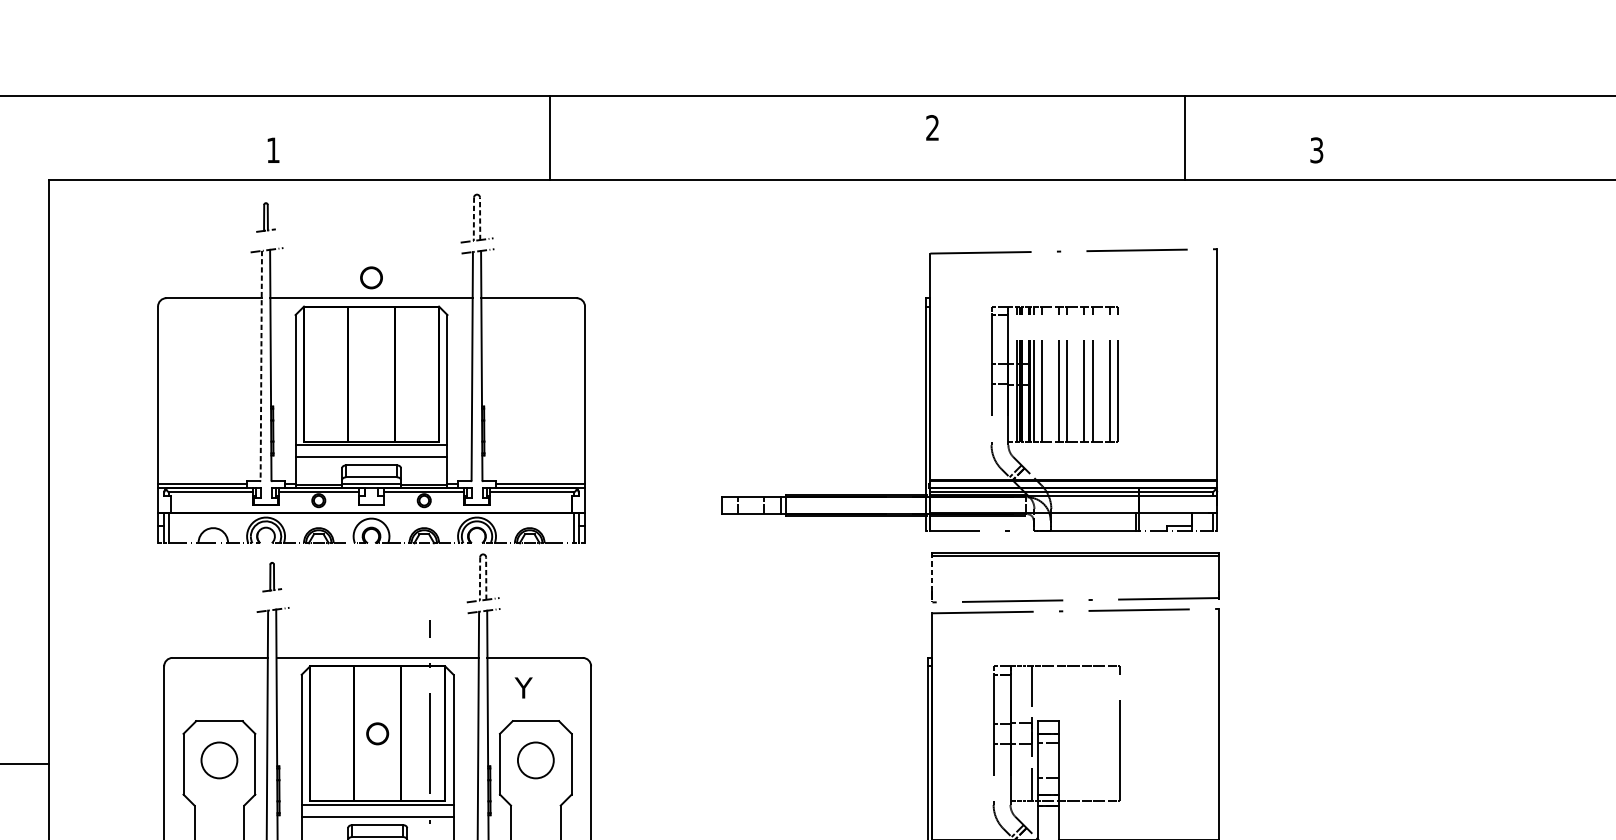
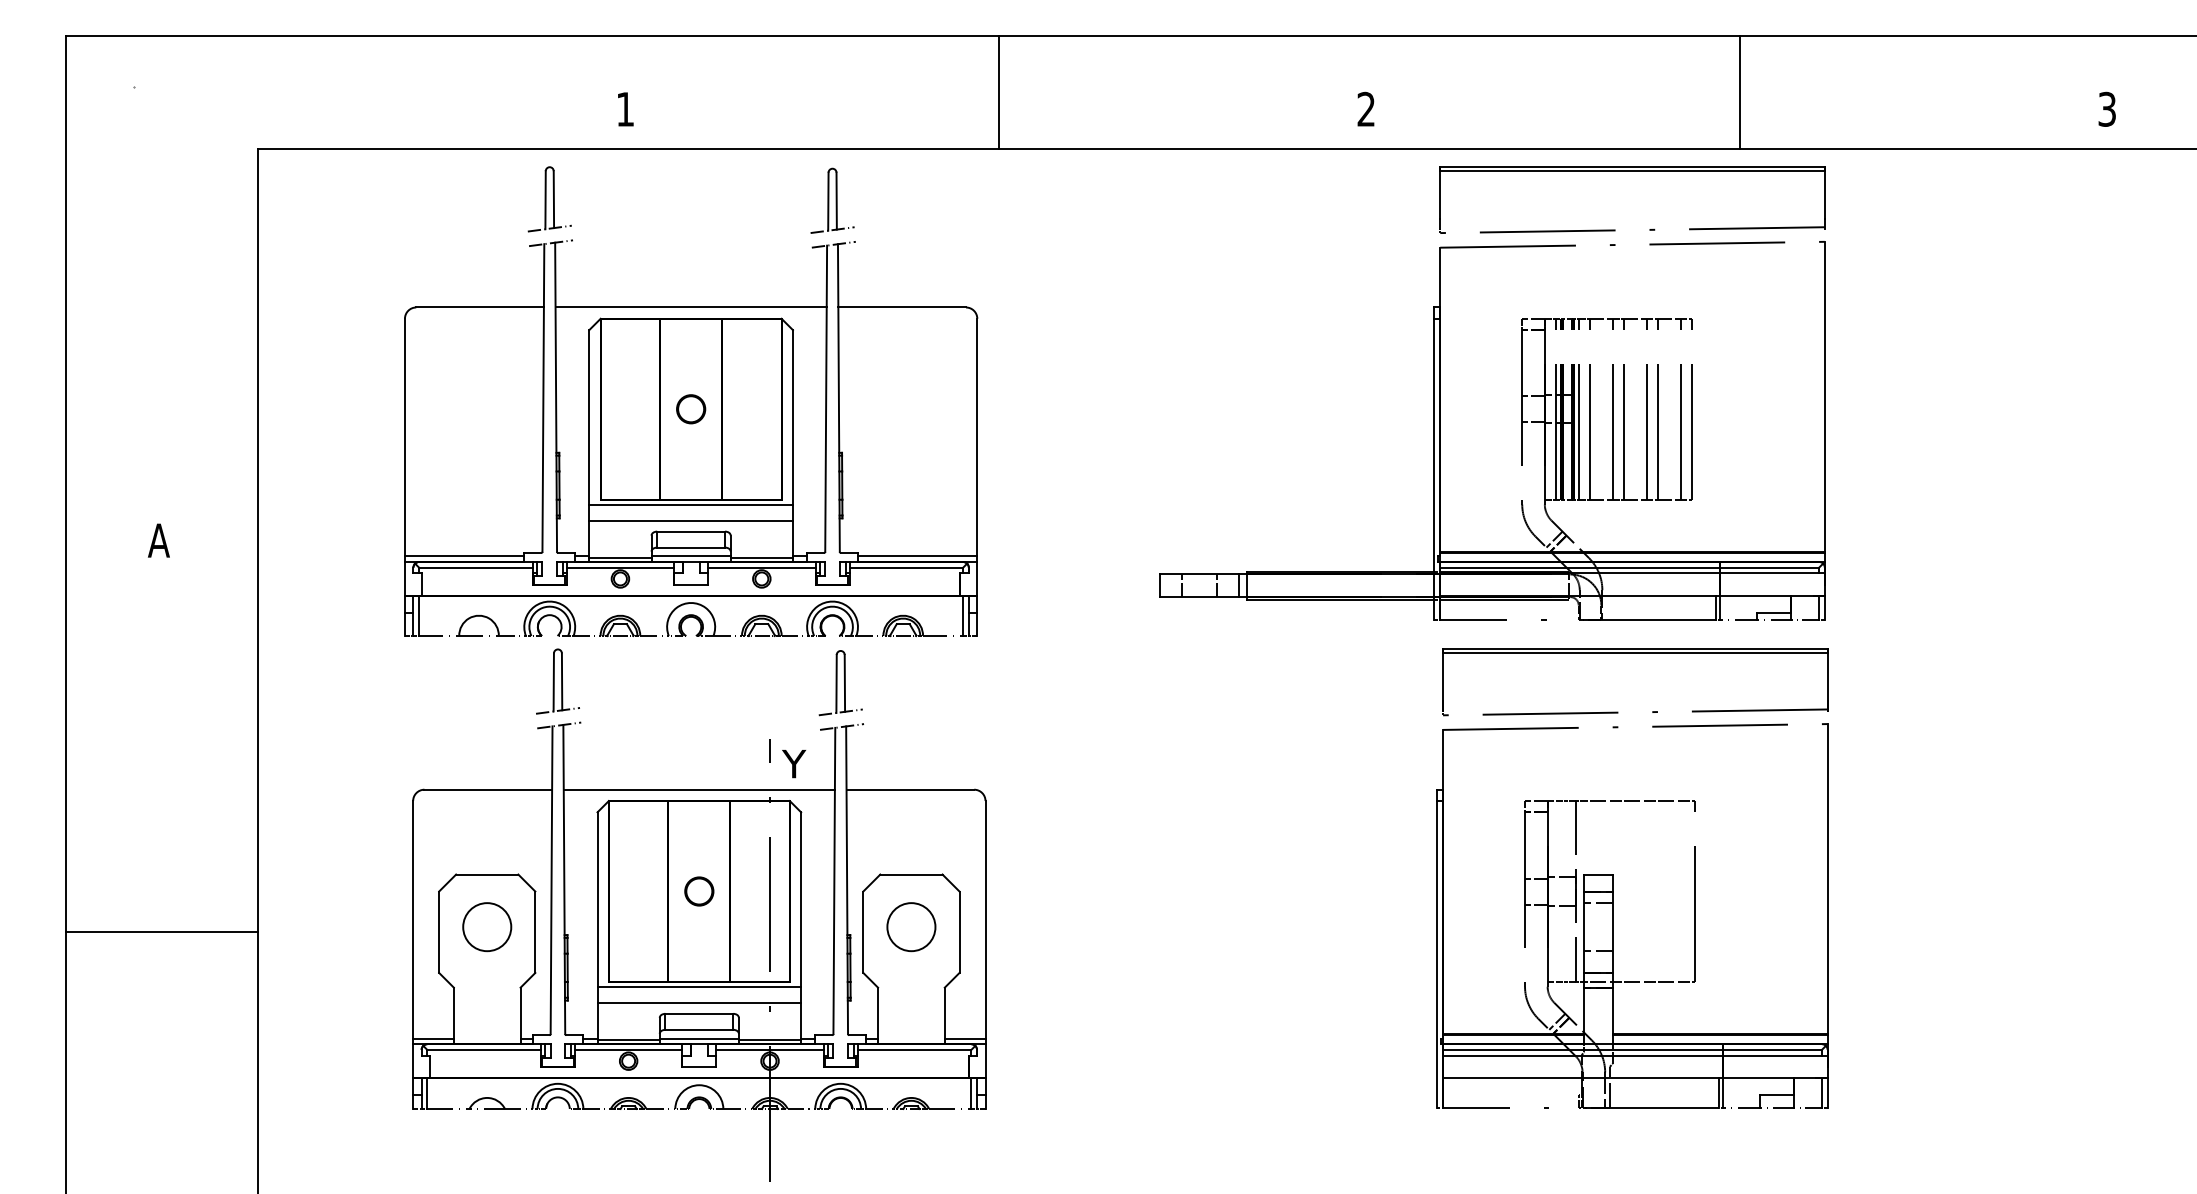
text: (932, 127) -> (1365, 108), moved
line: (550, 137) -> (999, 92), moved
line: (1185, 137) -> (1740, 92), moved
text: (1316, 149) -> (2106, 108), moved
text: (273, 150) -> (625, 109), moved
part: (1073, 196) -> (1632, 171), added
part: (265, 217) -> (549, 199), size x1.67
line: (479, 218) -> (836, 200), dashed -> solid
line: (474, 219) -> (828, 202), dashed -> solid
circle: (371, 278) -> (691, 409), moved
line: (261, 365) -> (543, 397), dashed -> solid
line: (932, 572) -> (1443, 675), dashed -> solid
part: (271, 577) -> (557, 681), size x1.67
line: (485, 577) -> (844, 682), dashed -> solid
line: (479, 579) -> (836, 684), dashed -> solid
text: (523, 688) -> (794, 764), moved

